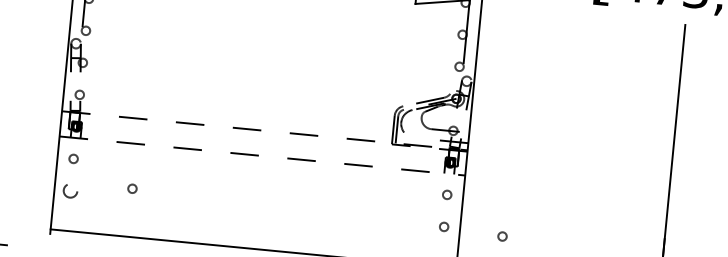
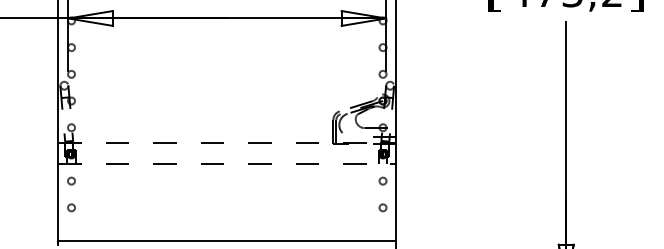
circle: (132, 188) -> (122, 200), removed
circle: (70, 190) -> (71, 207), size x0.62
circle: (501, 235) -> (431, 210), removed

